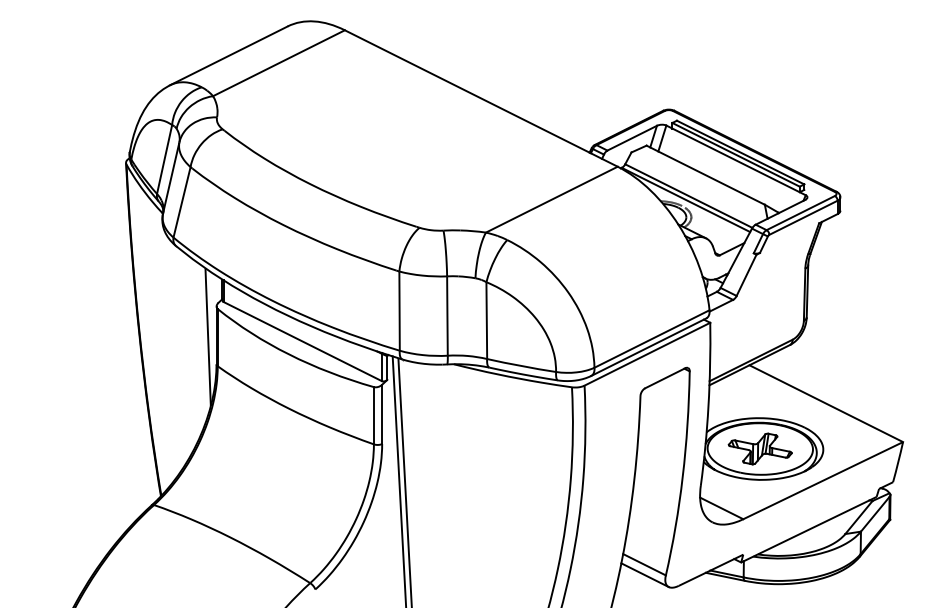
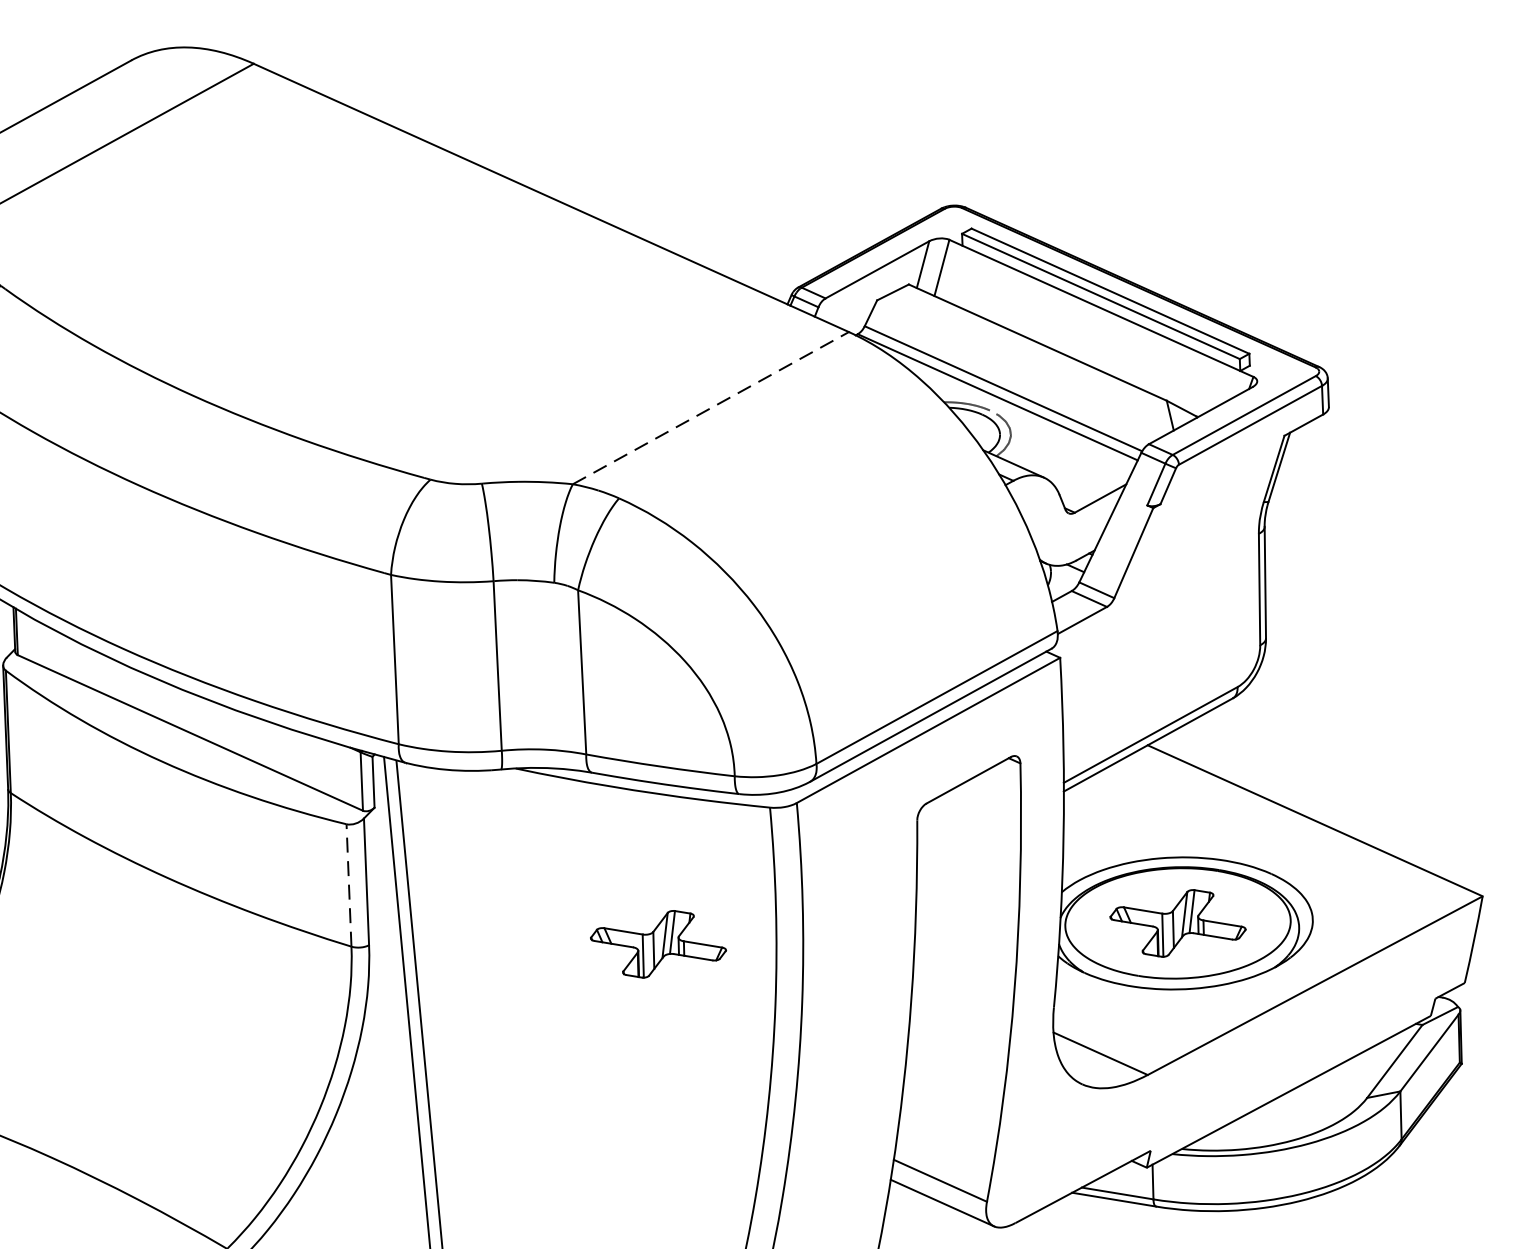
line: (551, 199) -> (710, 407), solid -> dashed
line: (373, 415) -> (348, 884), solid -> dashed
part: (516, 448) -> (656, 943), added

